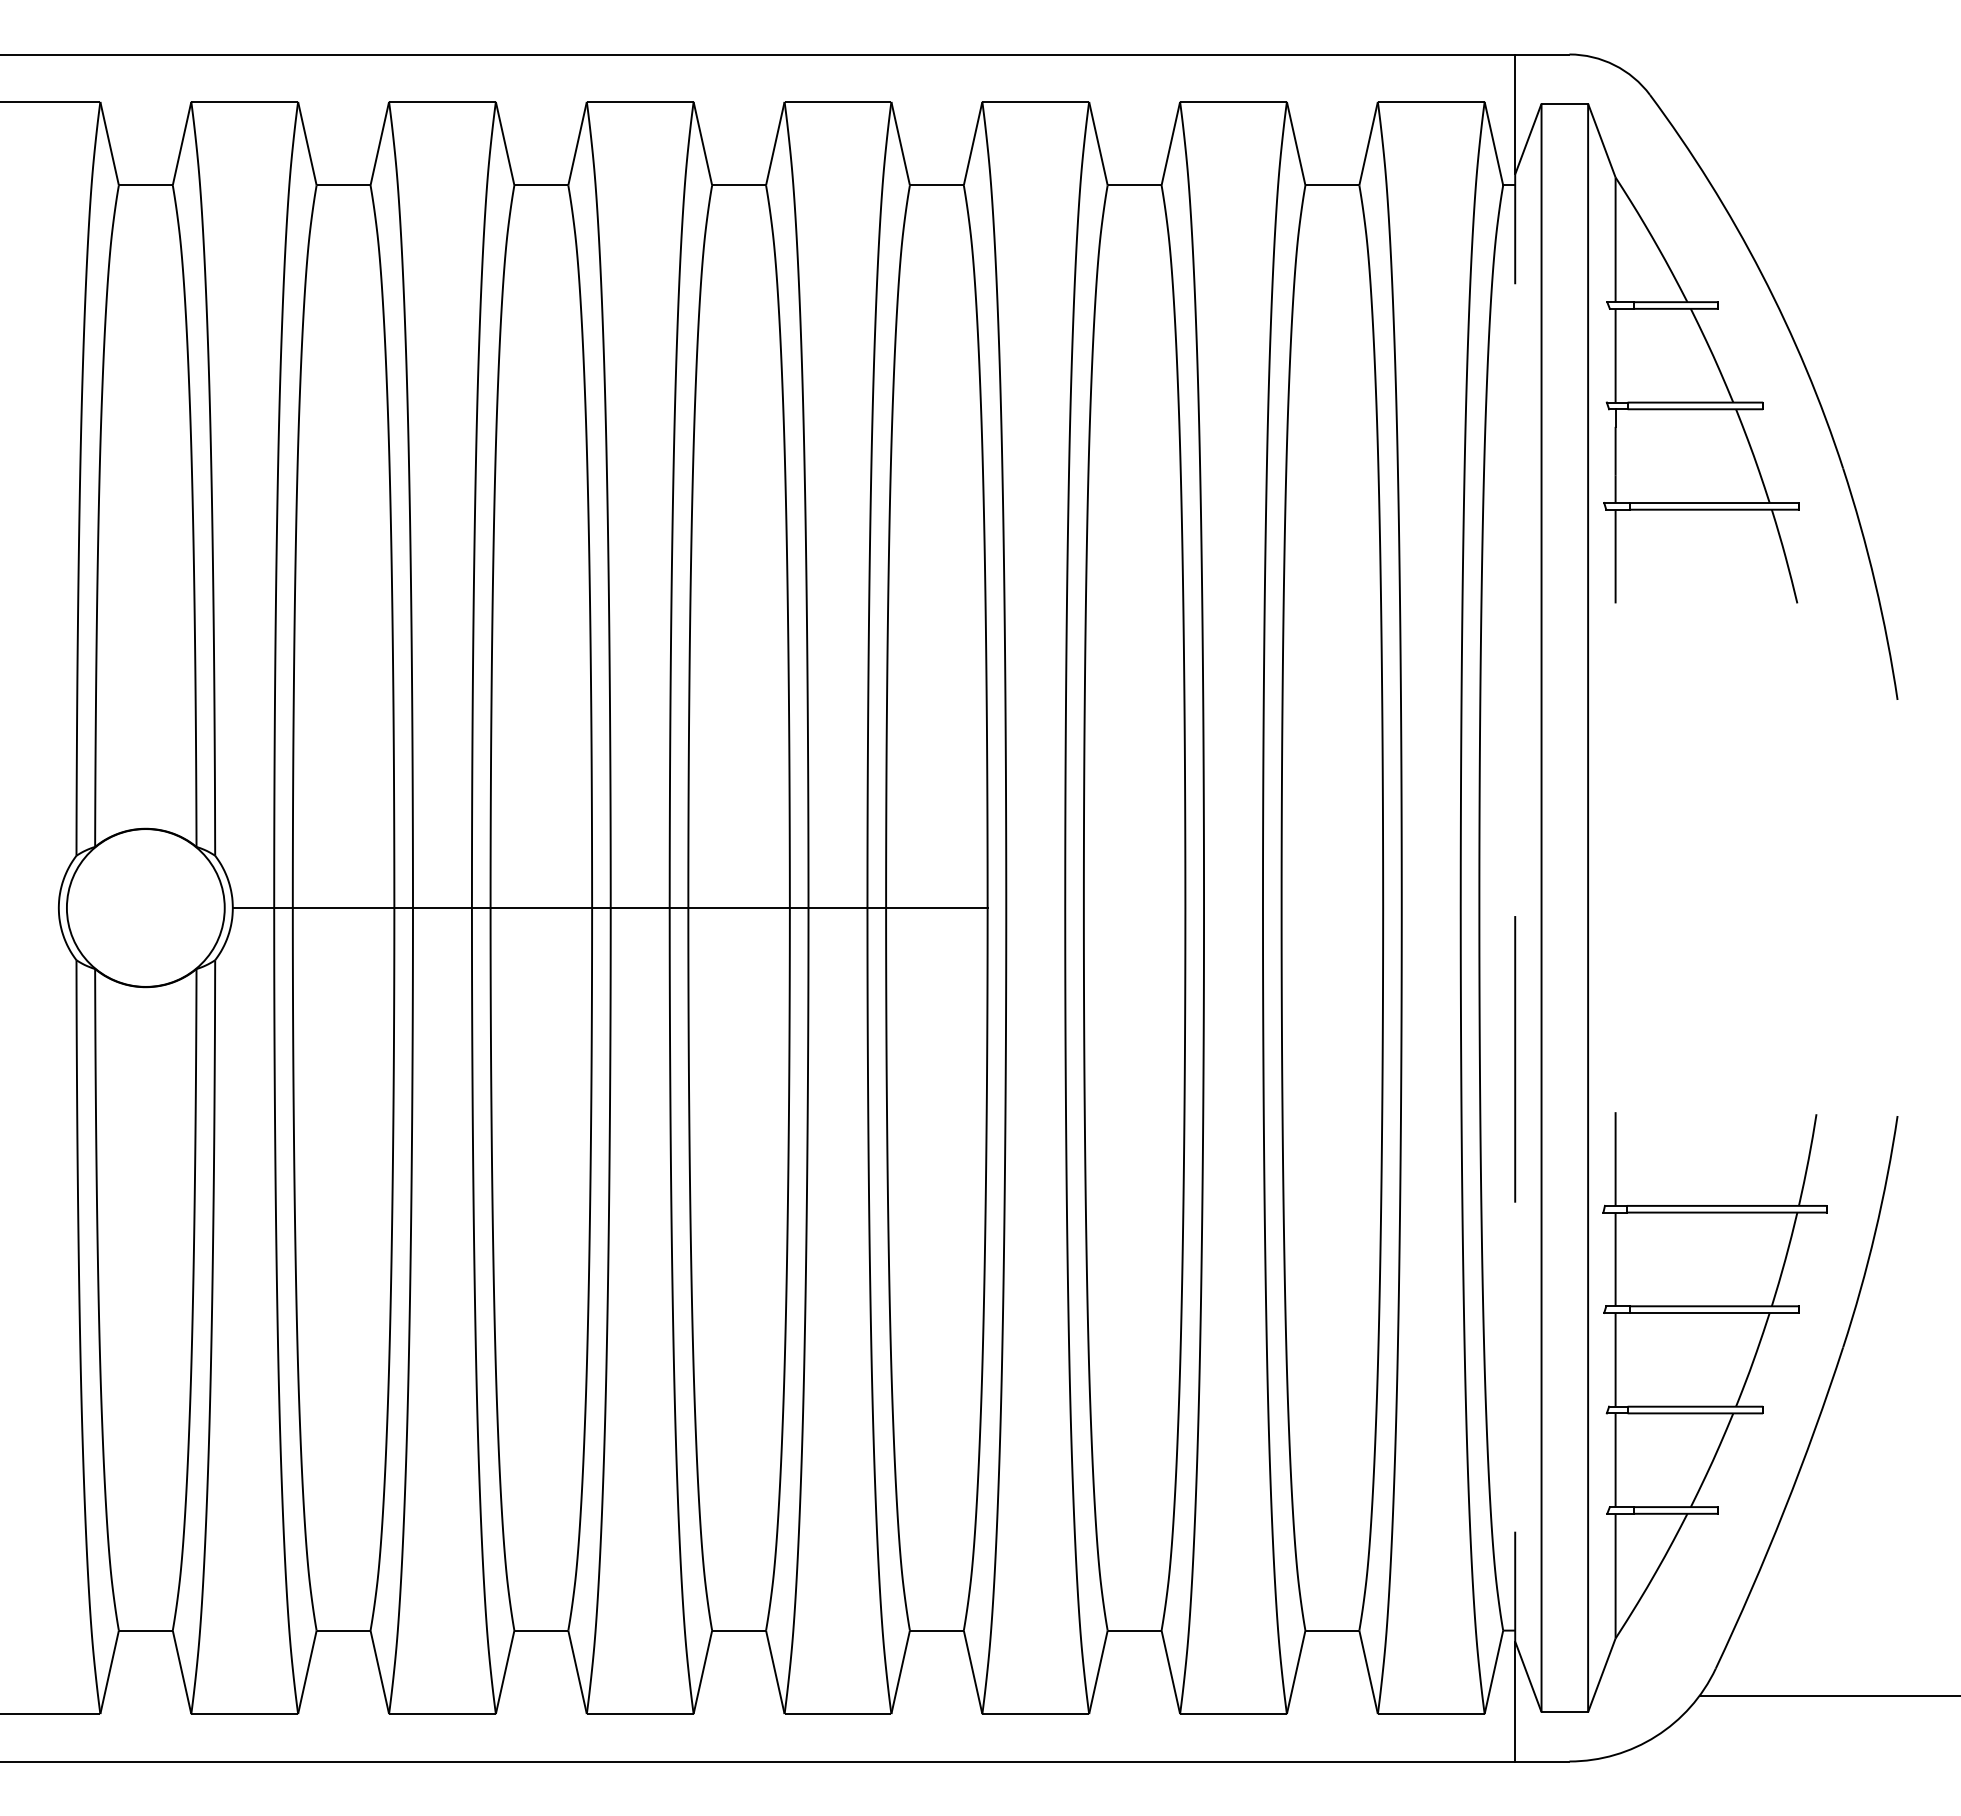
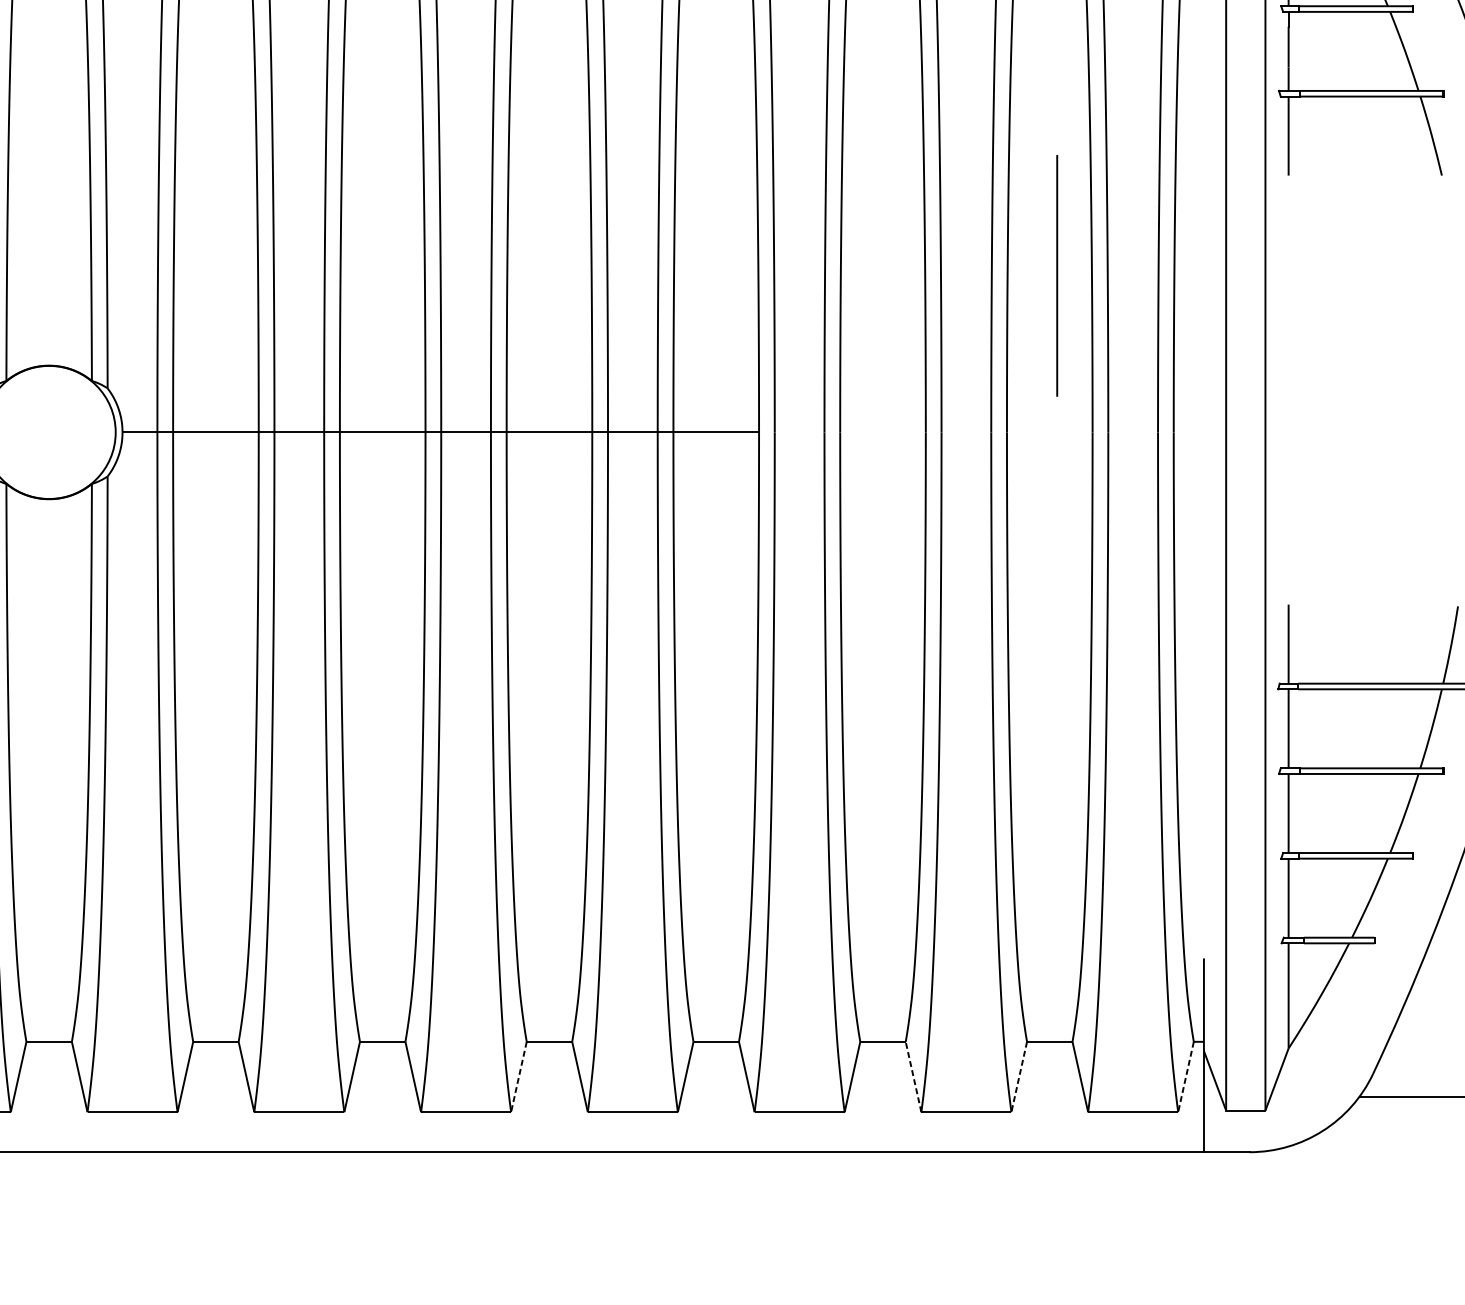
line: (1515, 1059) -> (1057, 276), moved
line: (1170, 1671) -> (913, 1076), solid -> dashed
line: (702, 1672) -> (518, 1077), solid -> dashed
line: (1296, 1672) -> (1019, 1077), solid -> dashed
line: (1493, 1672) -> (1185, 1077), solid -> dashed

